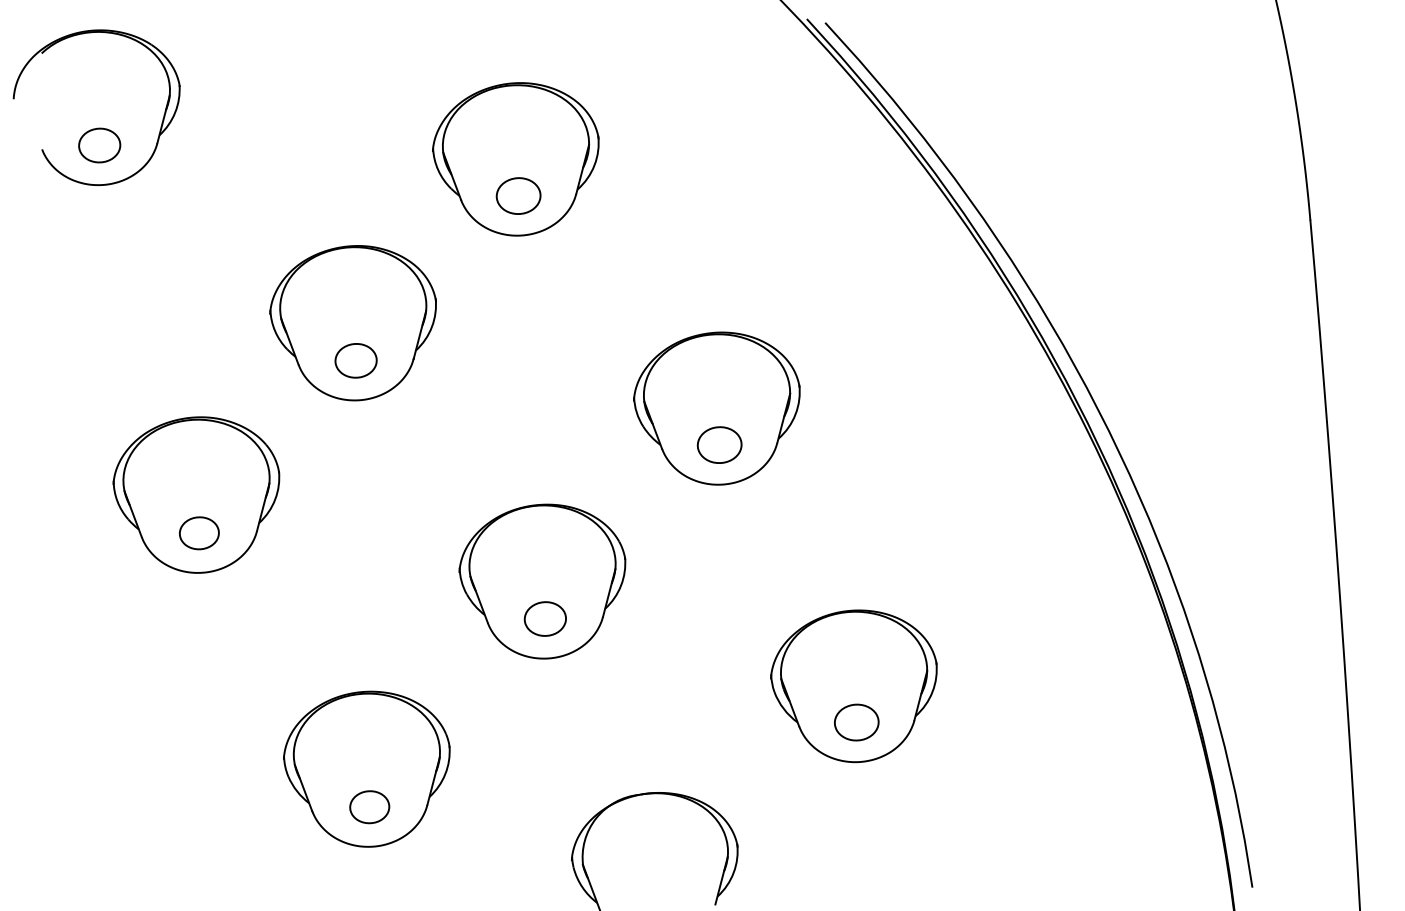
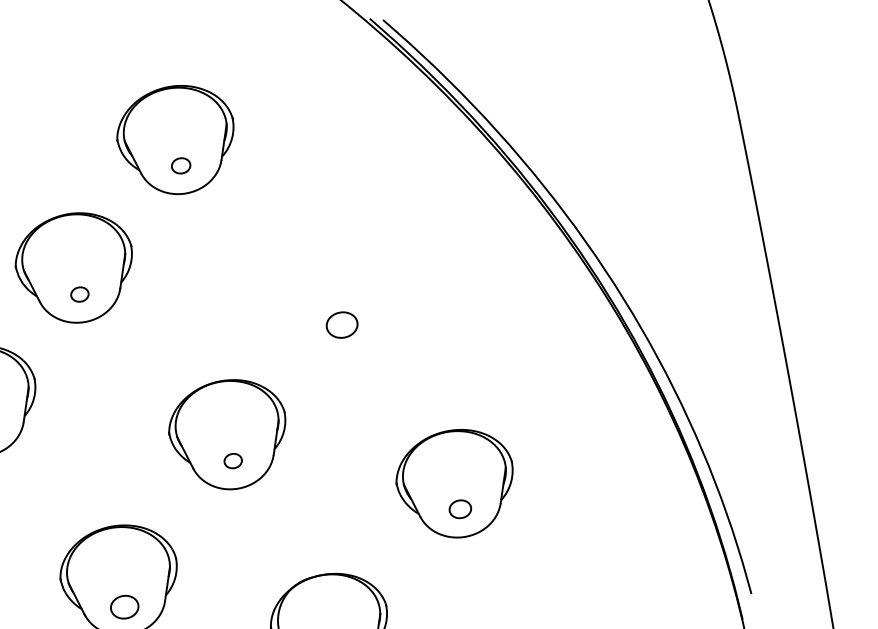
part: (518, 195) -> (181, 165), size x0.6
part: (355, 360) -> (79, 294), size x0.6
part: (716, 408) -> (337, 299), removed
part: (544, 618) -> (232, 460), size x0.6
part: (856, 722) -> (460, 509), size x0.7

